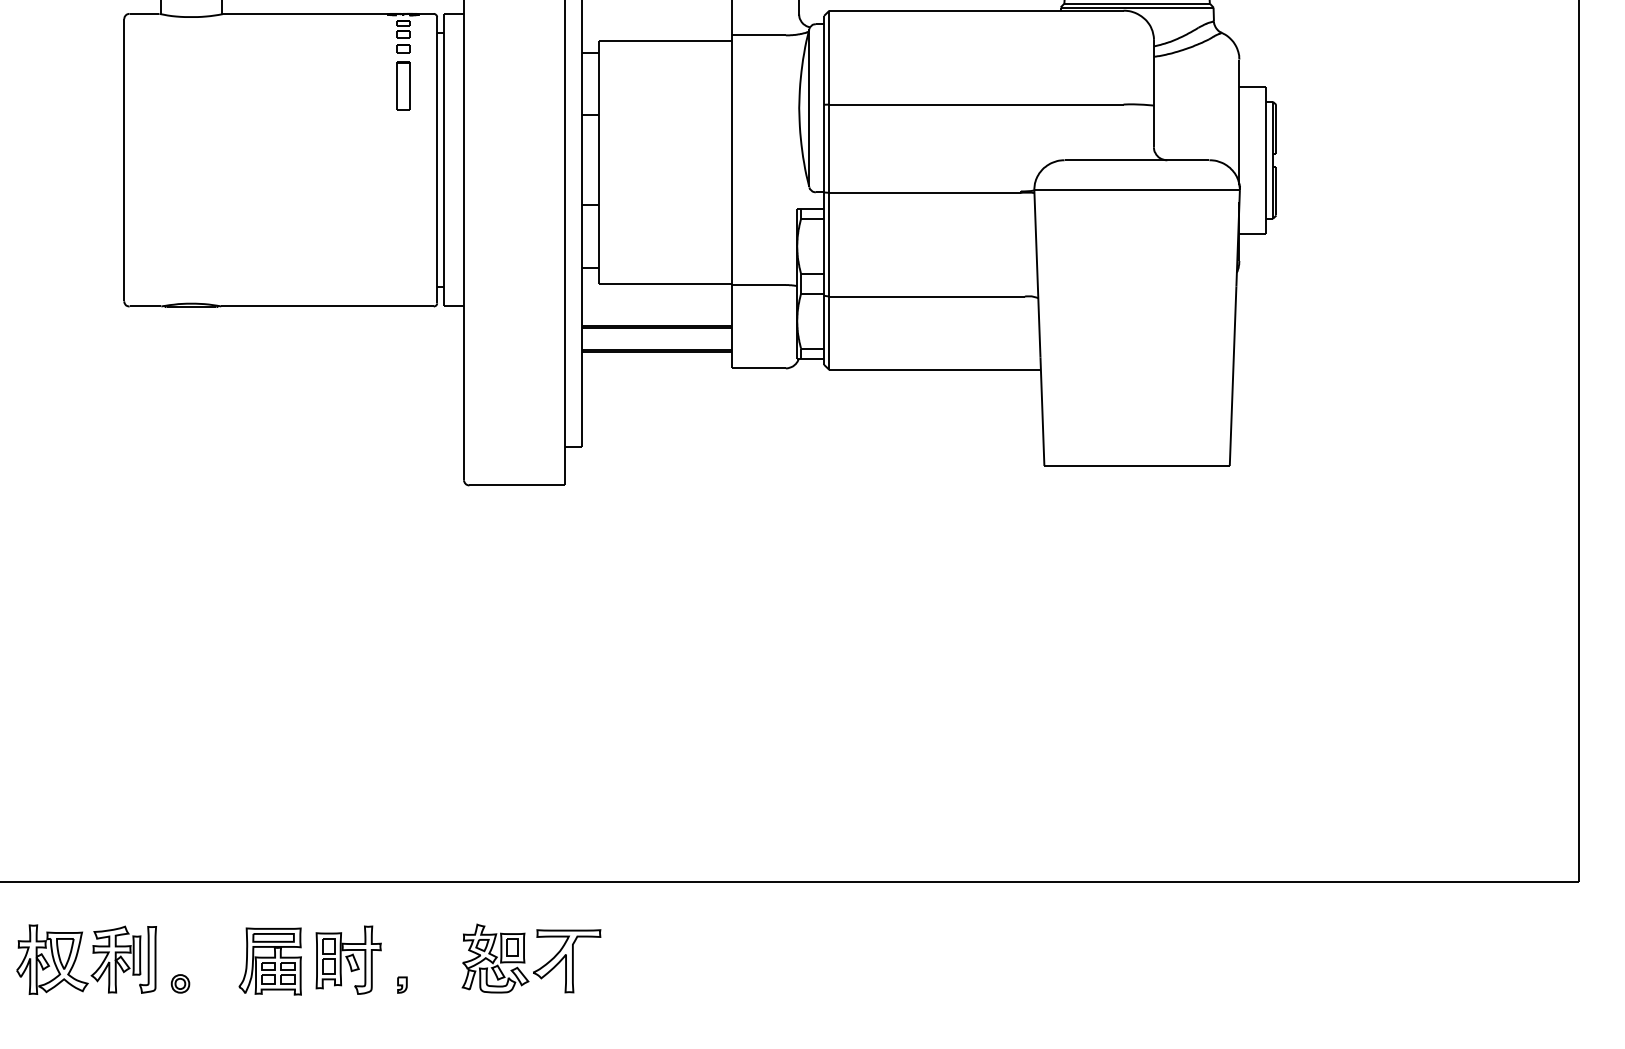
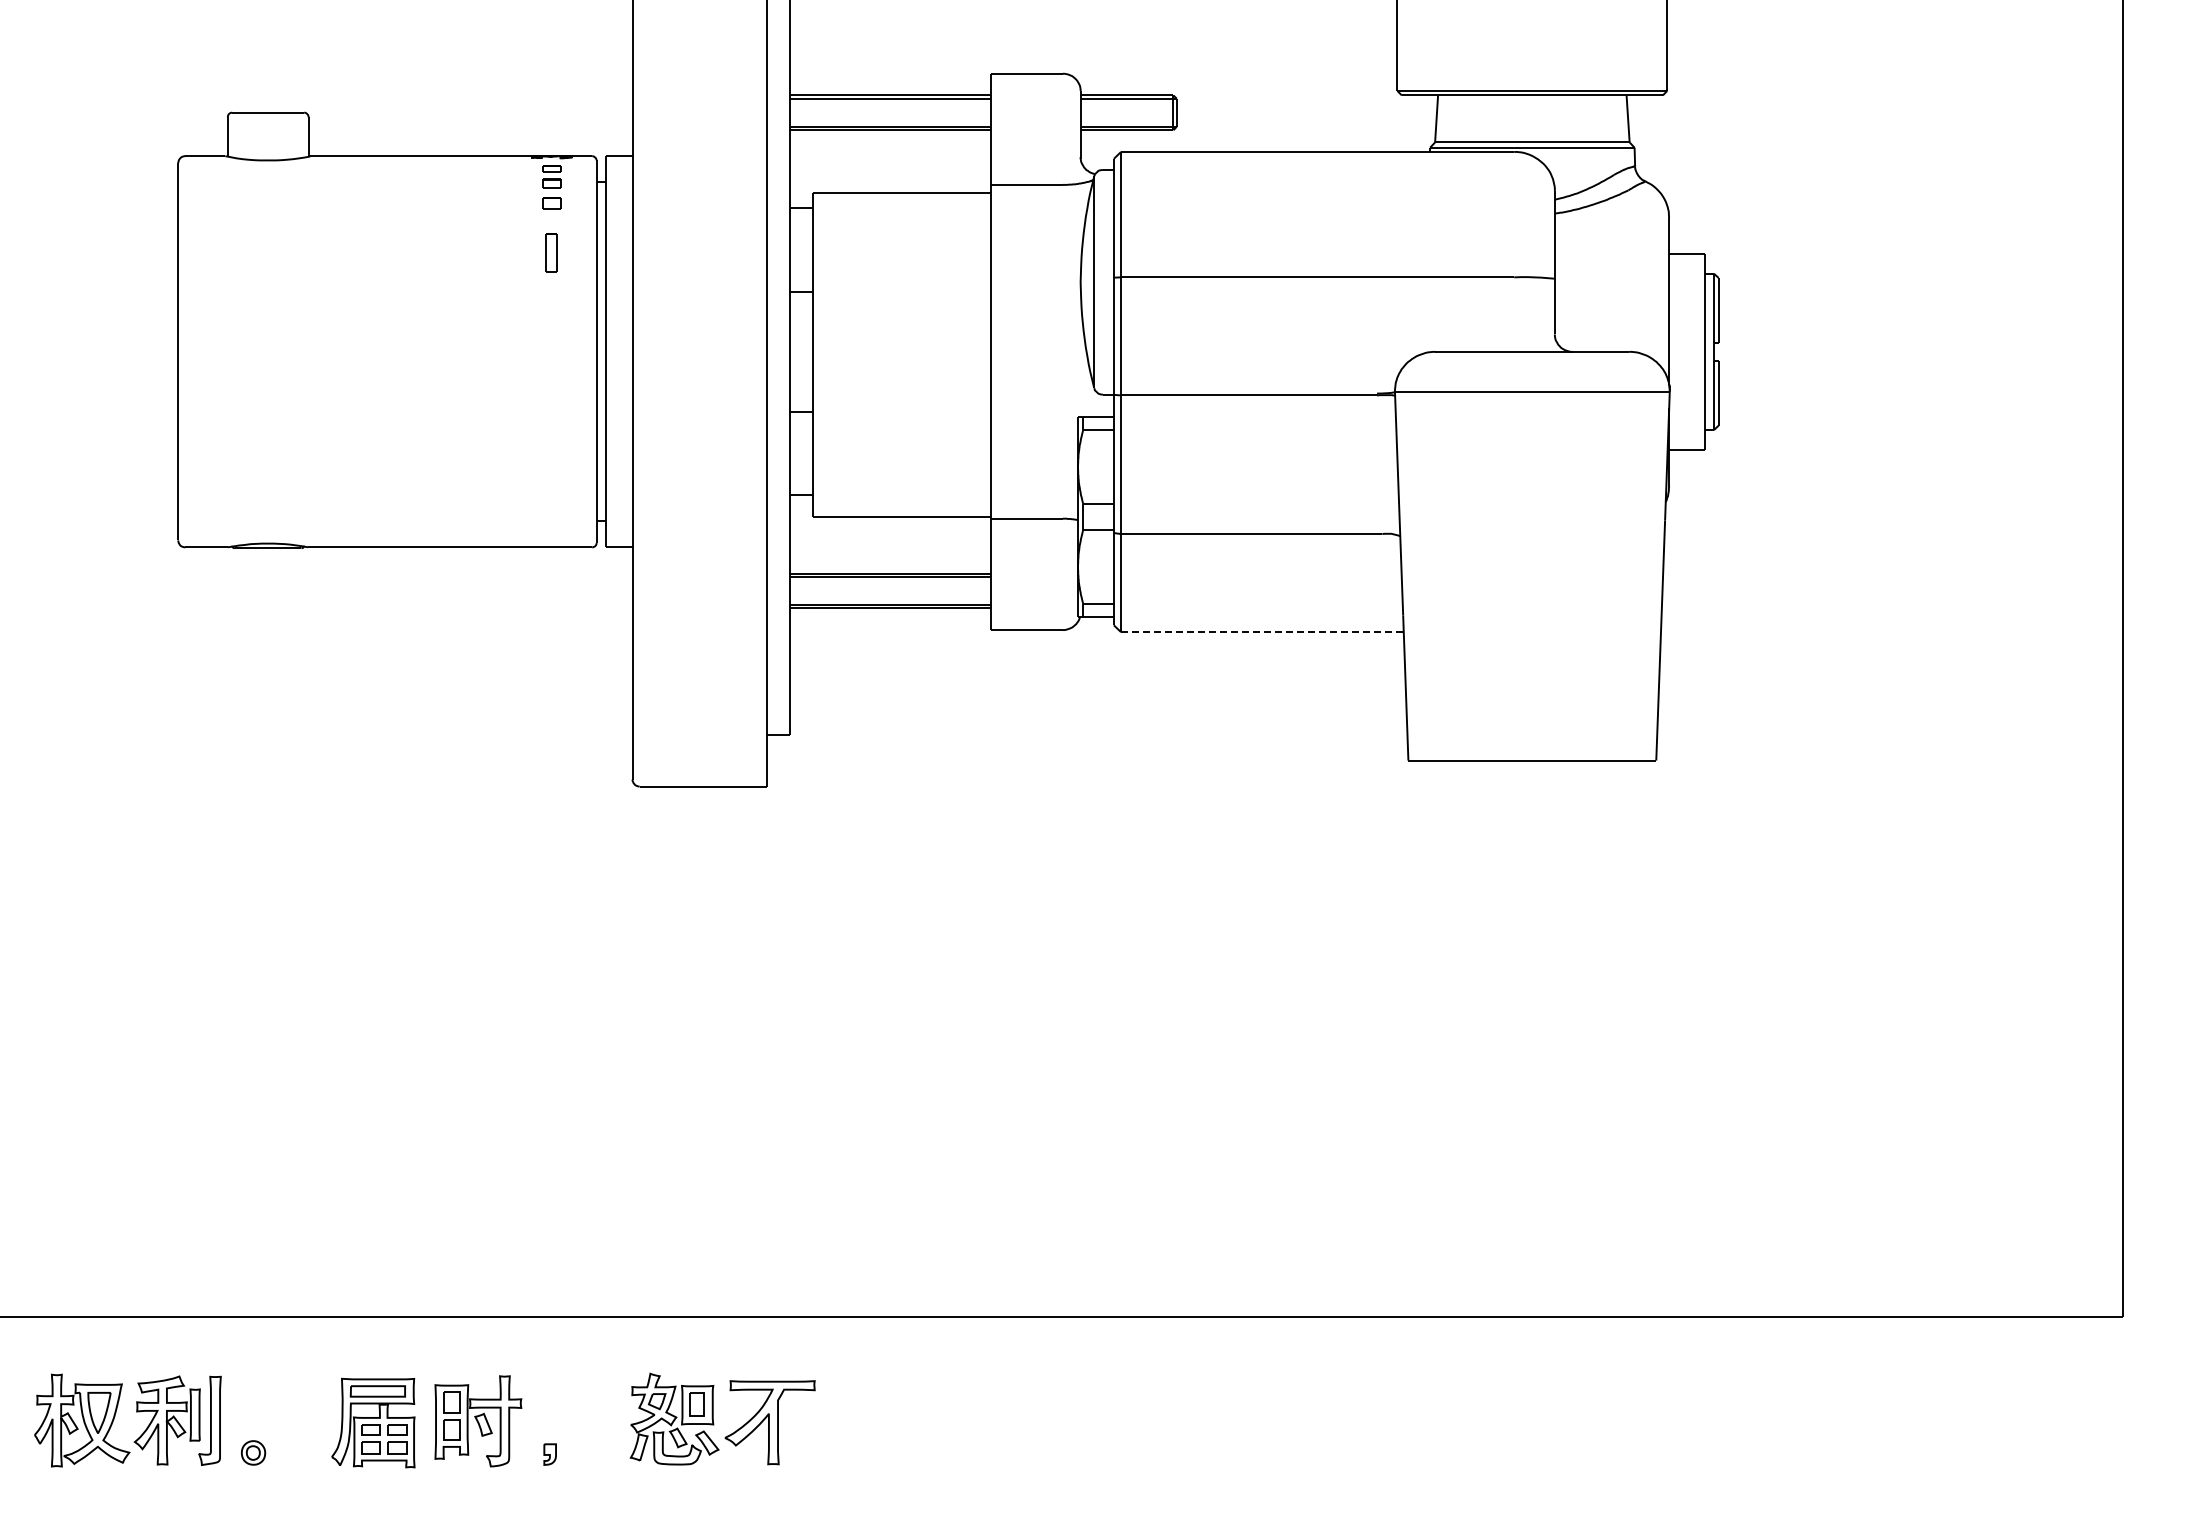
part: (403, 85) -> (551, 252), size x0.6
line: (935, 370) -> (1262, 632), solid -> dashed

